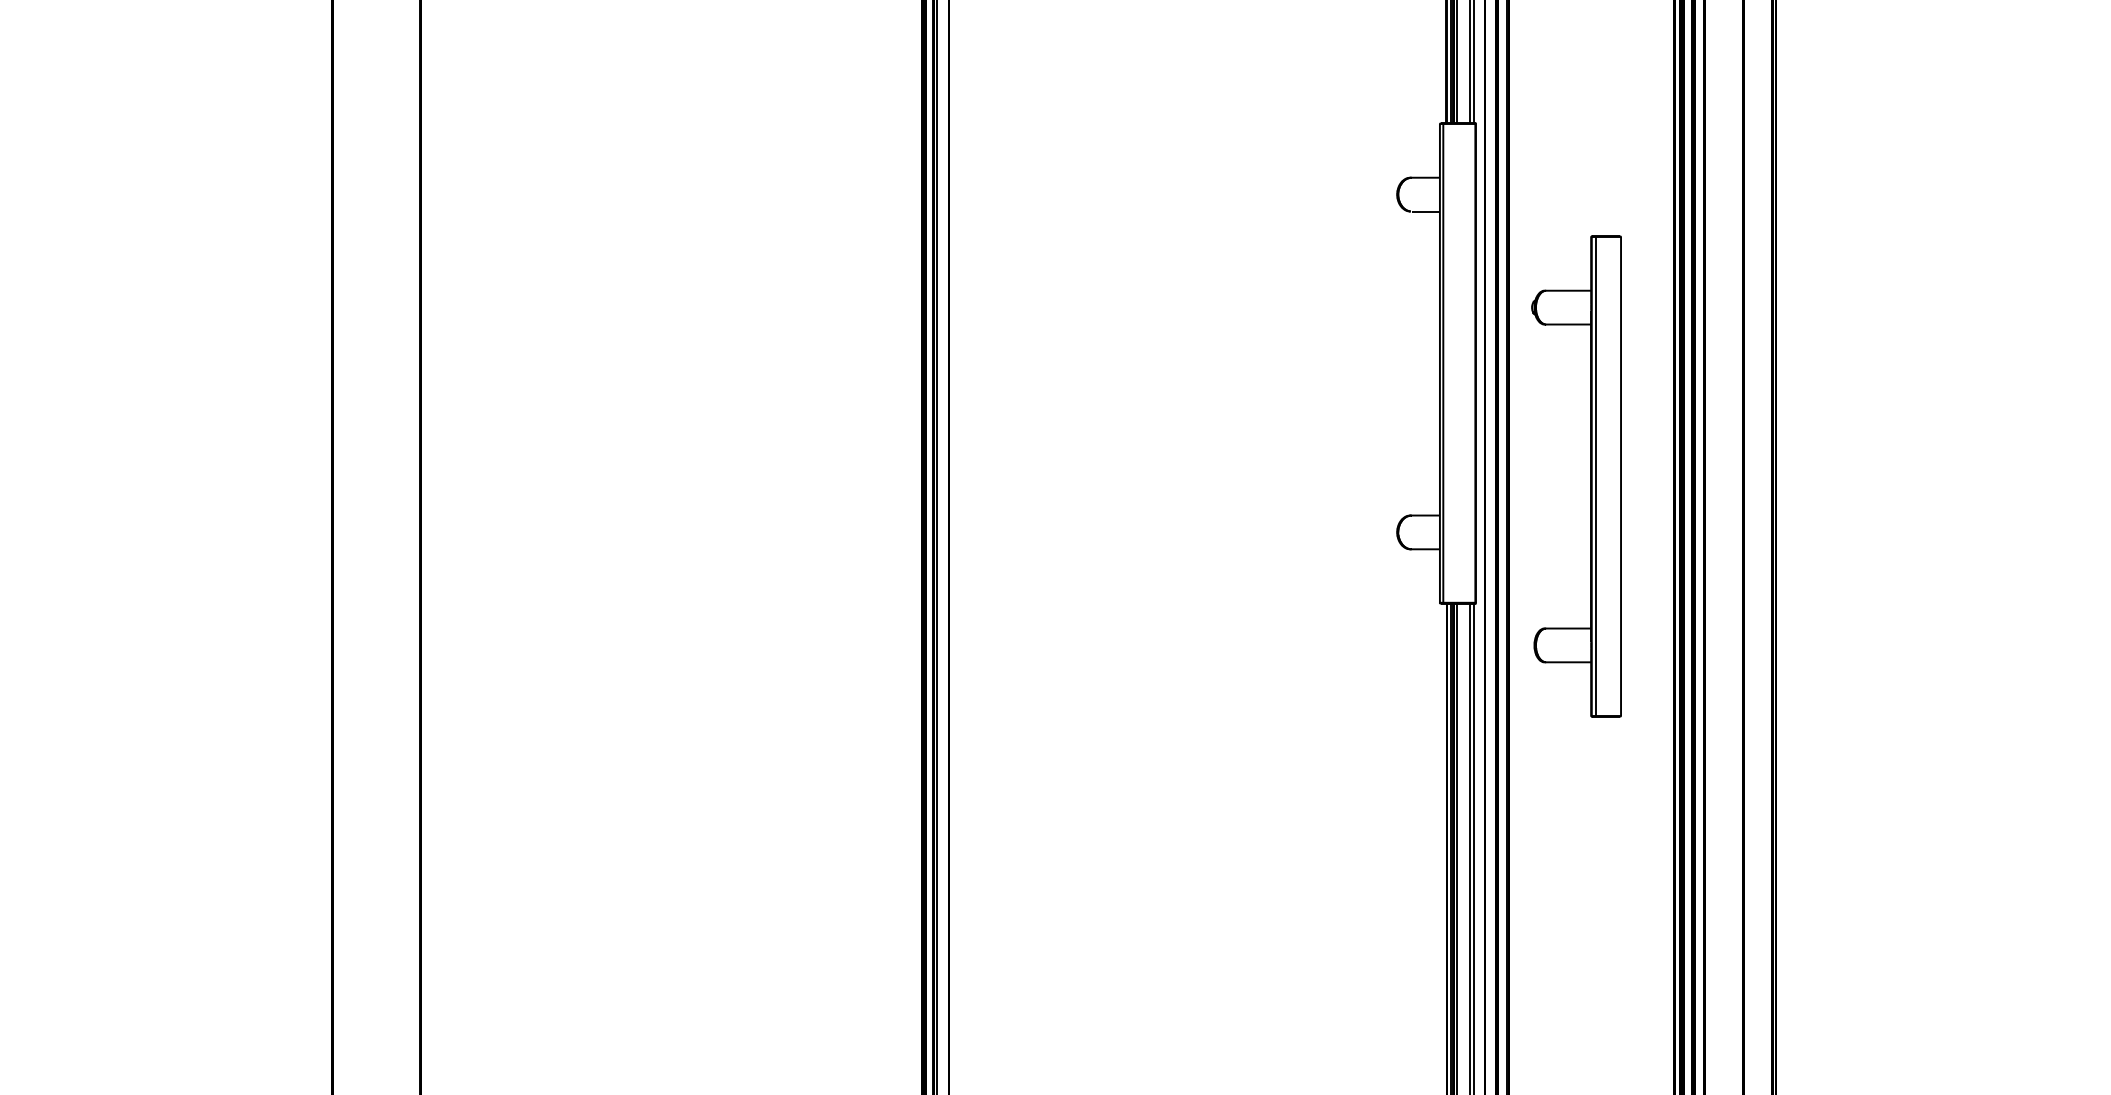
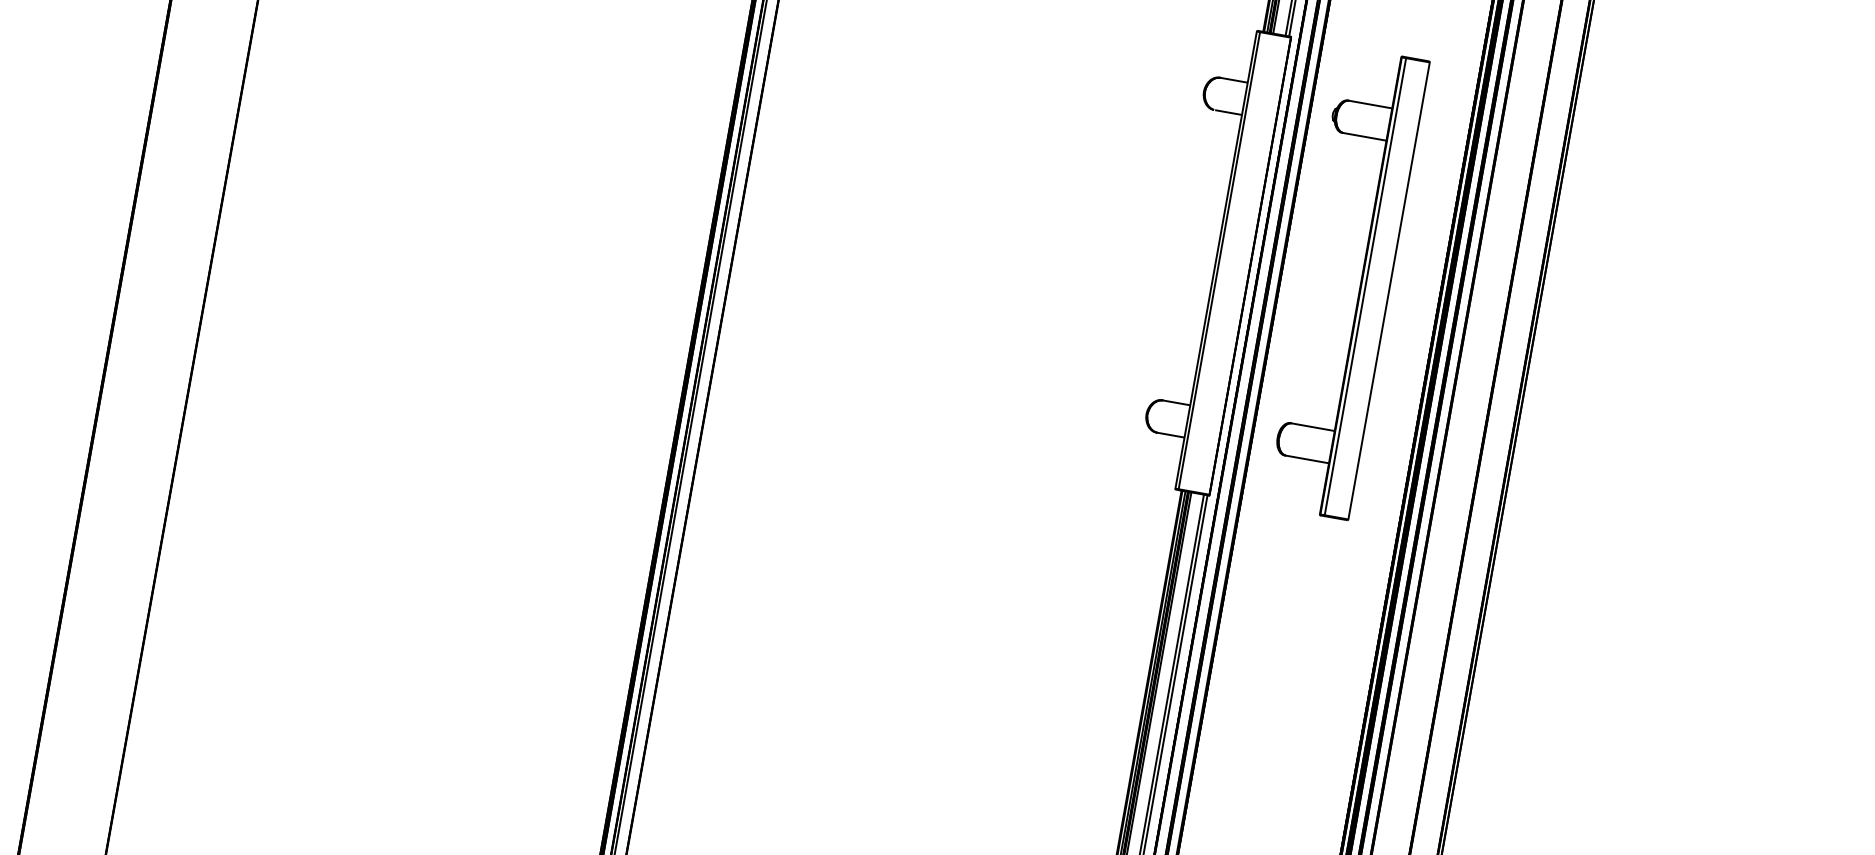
part: (1590, 476) -> (1359, 285), moved

